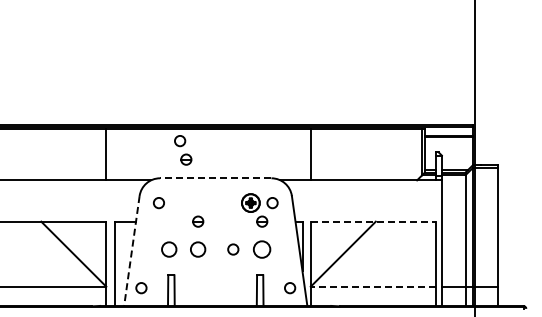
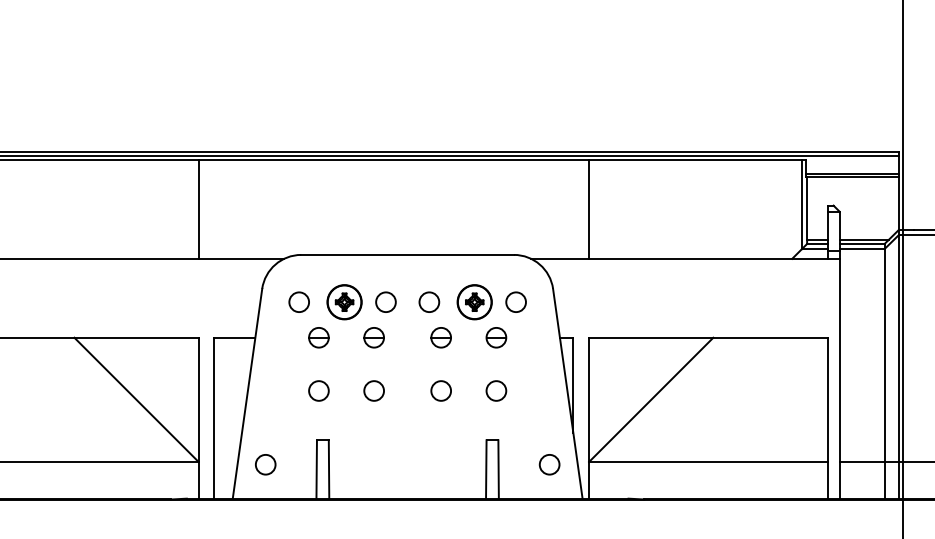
part: (183, 150) -> (435, 320), moved
line: (215, 178) -> (407, 255), dashed -> solid
part: (186, 210) -> (351, 316), added
line: (373, 221) -> (708, 337), dashed -> solid
circle: (169, 249) -> (319, 390), size x0.71
circle: (198, 249) -> (374, 390), size x0.71
circle: (262, 249) -> (496, 390), size x0.62
line: (131, 251) -> (246, 394), dashed -> solid
line: (372, 286) -> (706, 461), dashed -> solid

